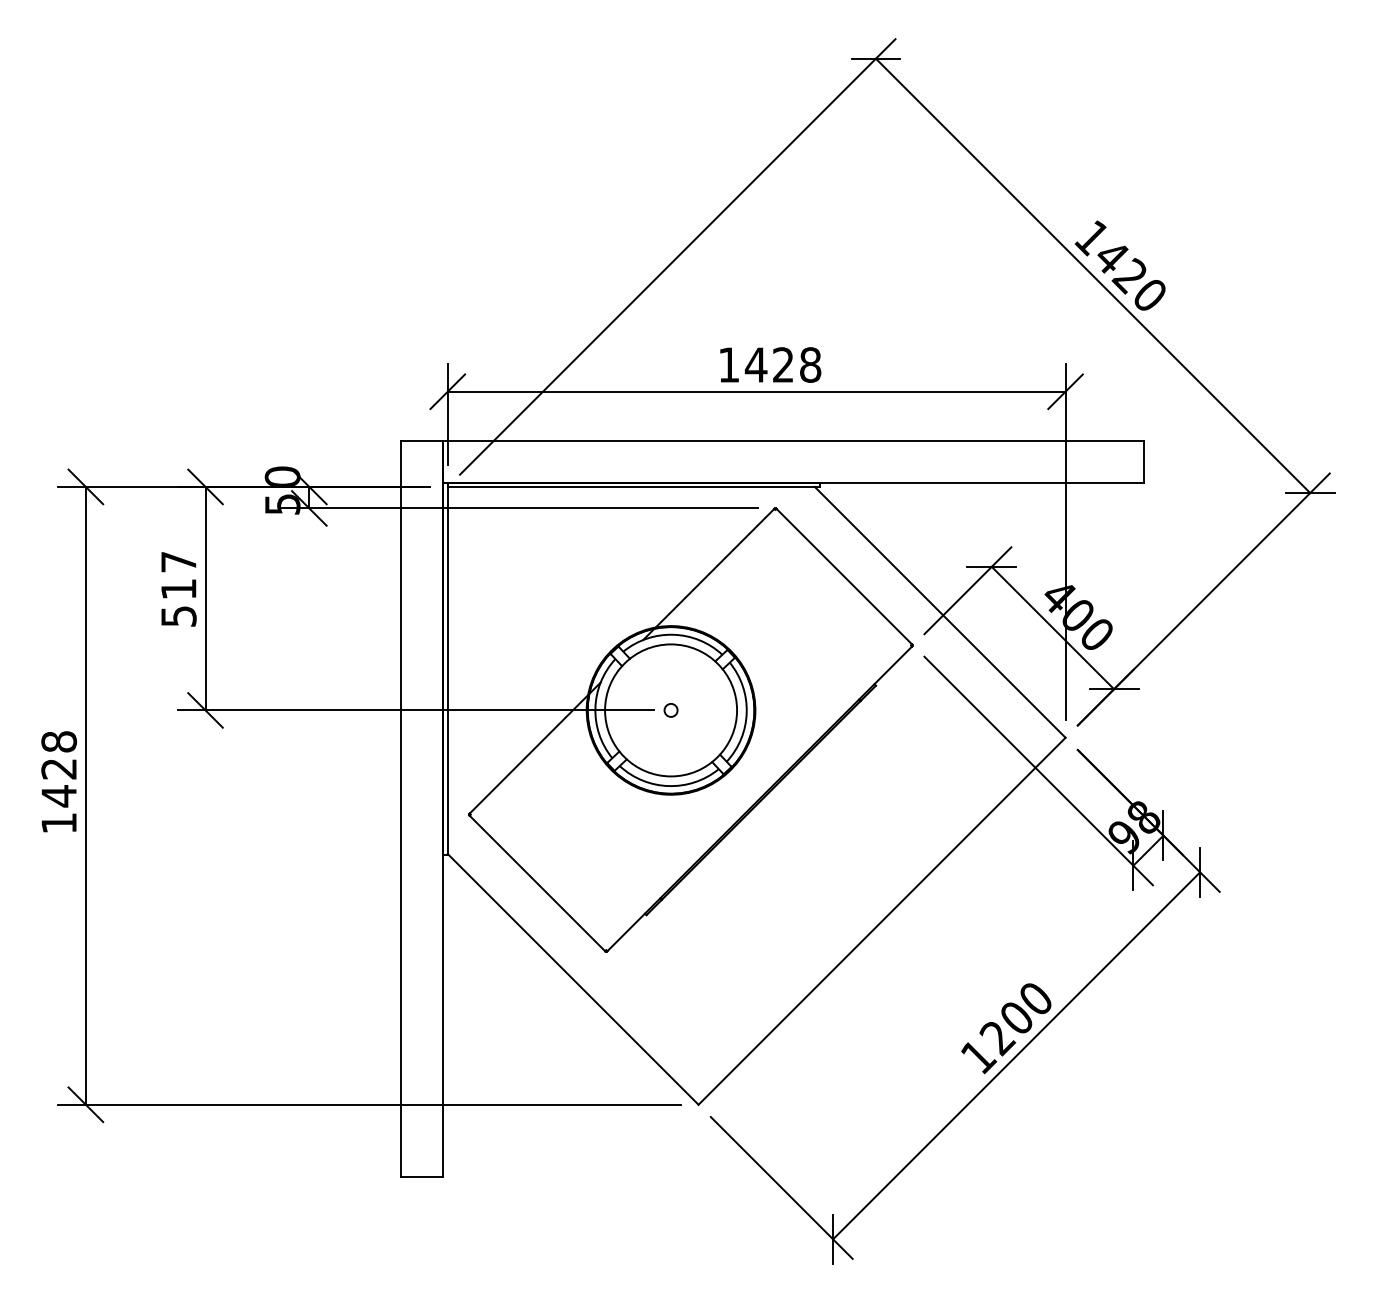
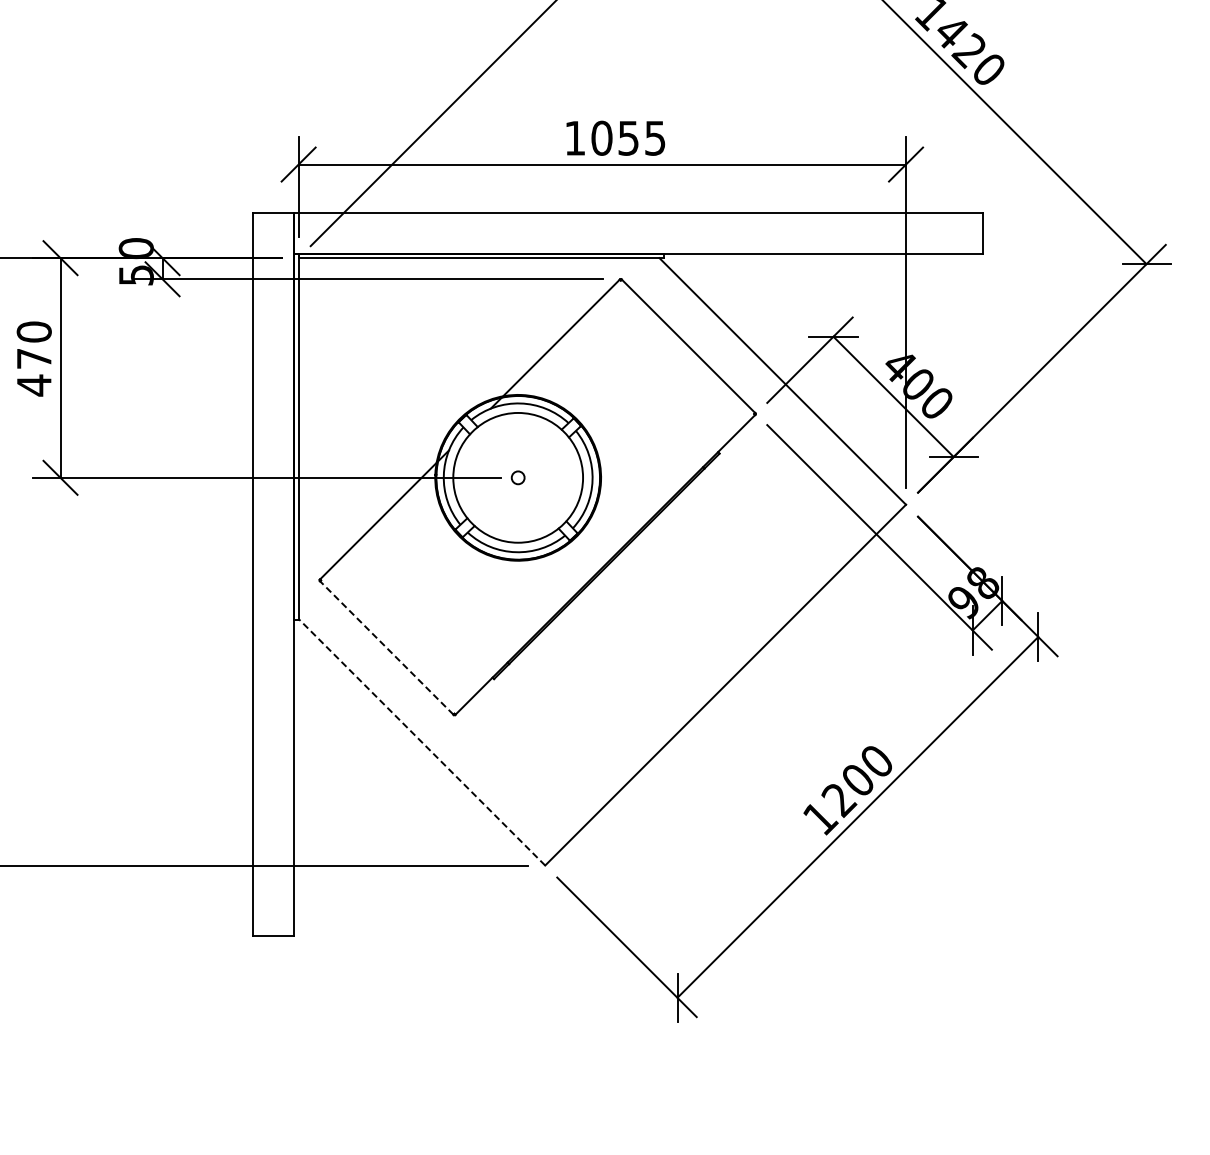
text: (782, 364) -> (627, 137), 1428 -> 1055
text: (178, 589) -> (33, 358), 517 -> 470
line: (537, 883) -> (386, 648), solid -> dashed
line: (572, 979) -> (421, 742), solid -> dashed

